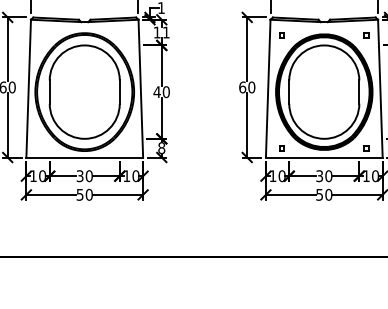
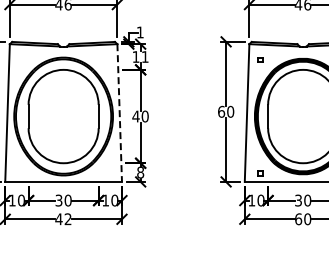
line: (140, 88) -> (119, 112), solid -> dashed
text: (84, 194) -> (63, 218), 50 -> 42
text: (319, 194) -> (298, 218), 50 -> 60

